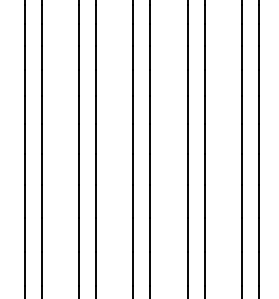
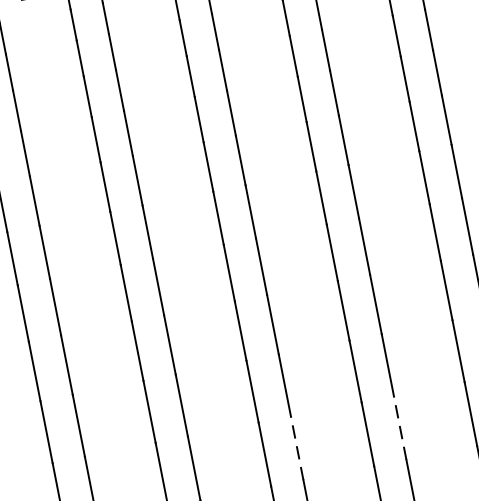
line: (150, 234) -> (297, 447), solid -> dashed
line: (204, 234) -> (399, 427), solid -> dashed

